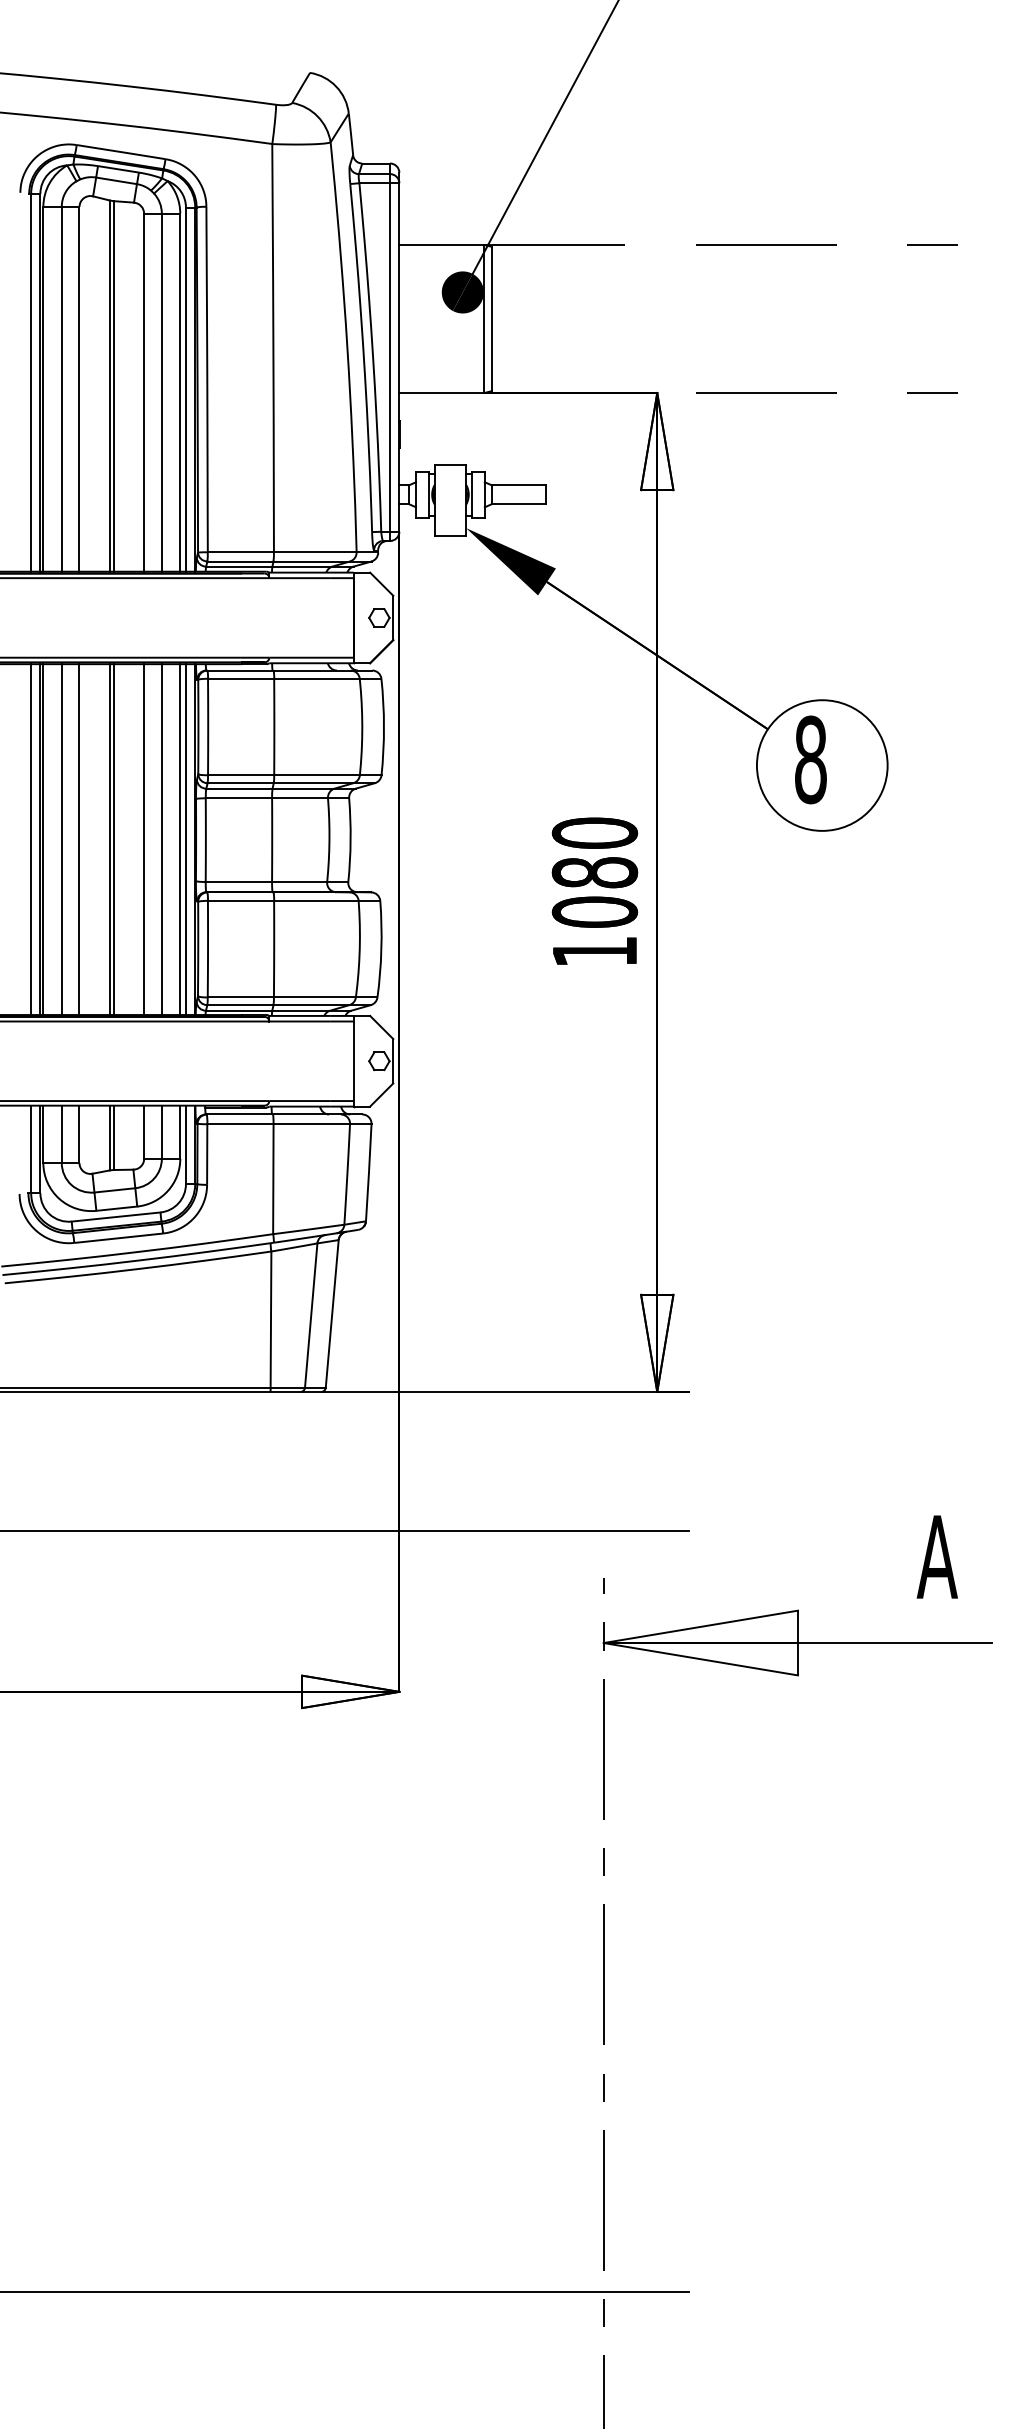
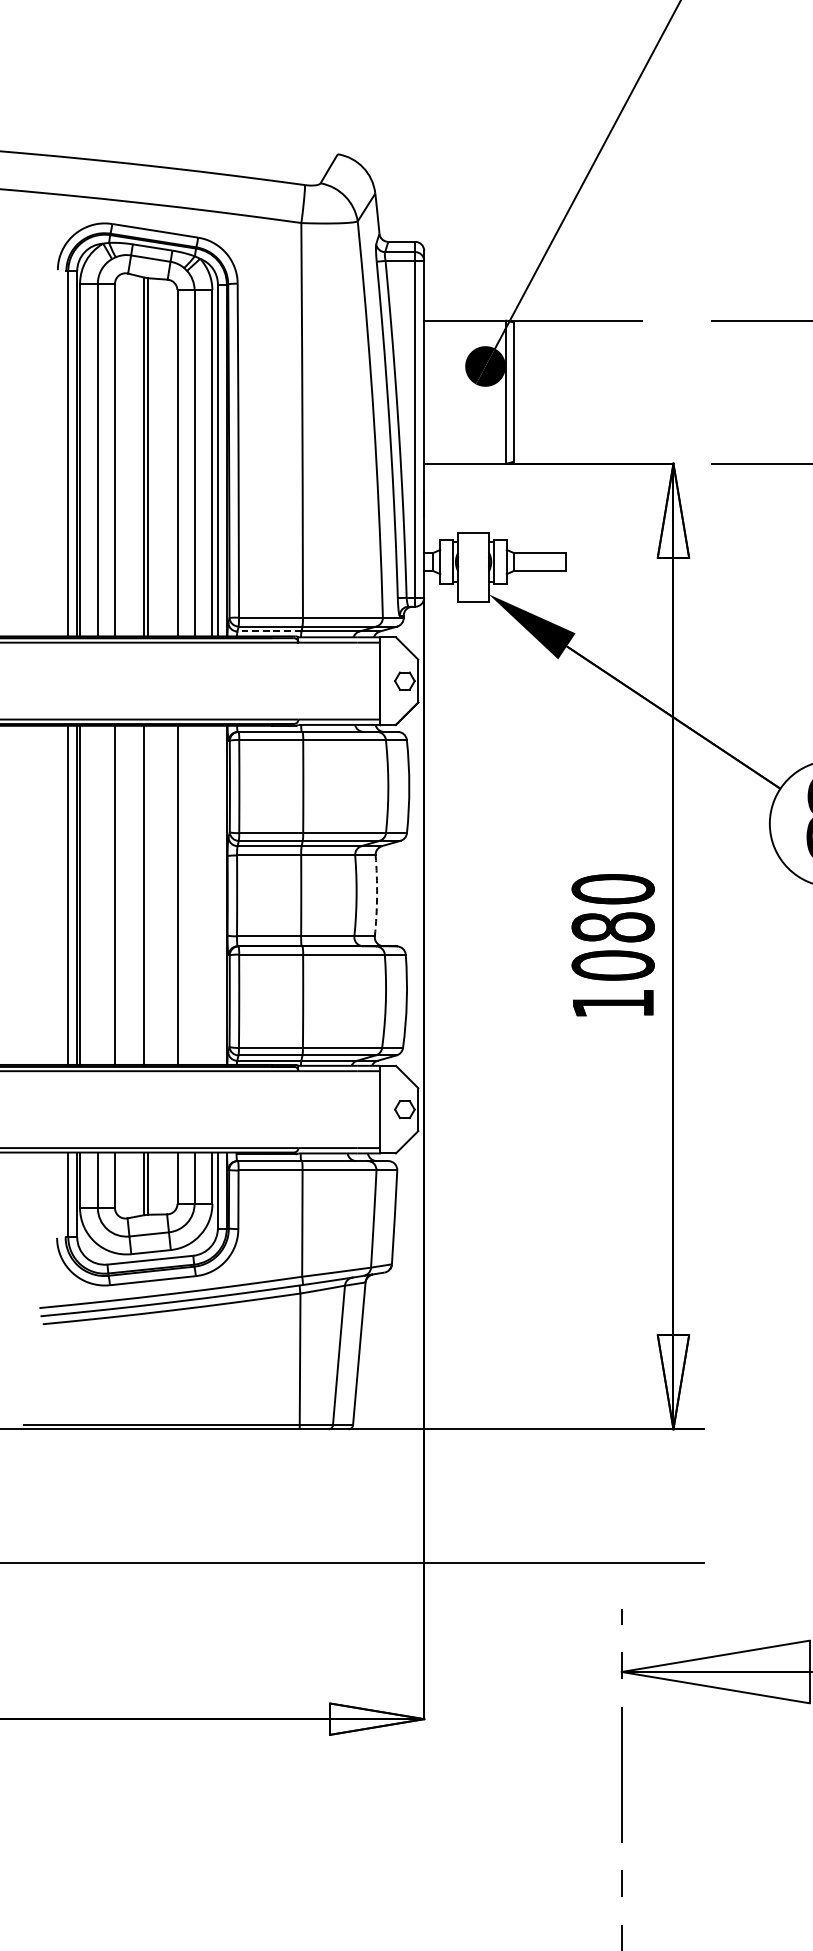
line: (238, 566) -> (268, 631), solid -> dashed
line: (61, 839) -> (97, 895), removed
line: (113, 839) -> (147, 895), removed
line: (161, 839) -> (194, 895), removed
line: (180, 839) -> (212, 895), removed
line: (185, 839) -> (217, 895), removed
arc: (350, 840) -> (376, 896), solid -> dashed

